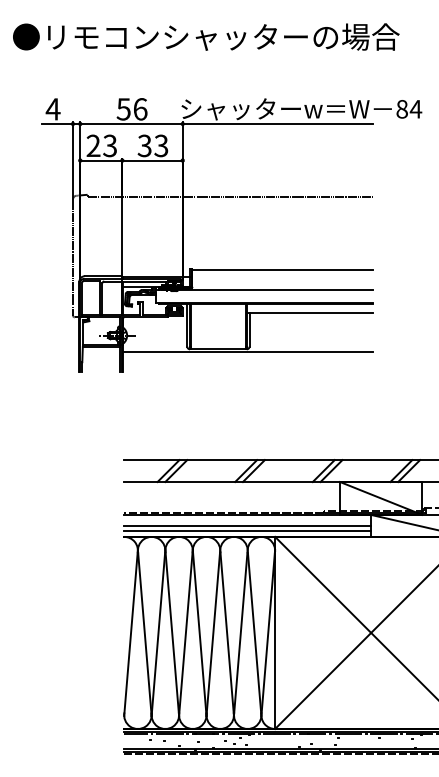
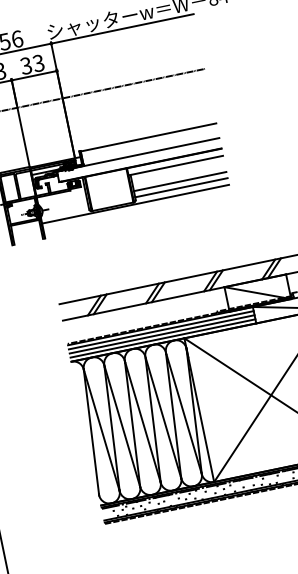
line: (311, 334) -> (180, 181), added
line: (311, 343) -> (181, 187), added
line: (247, 520) -> (161, 330), added

